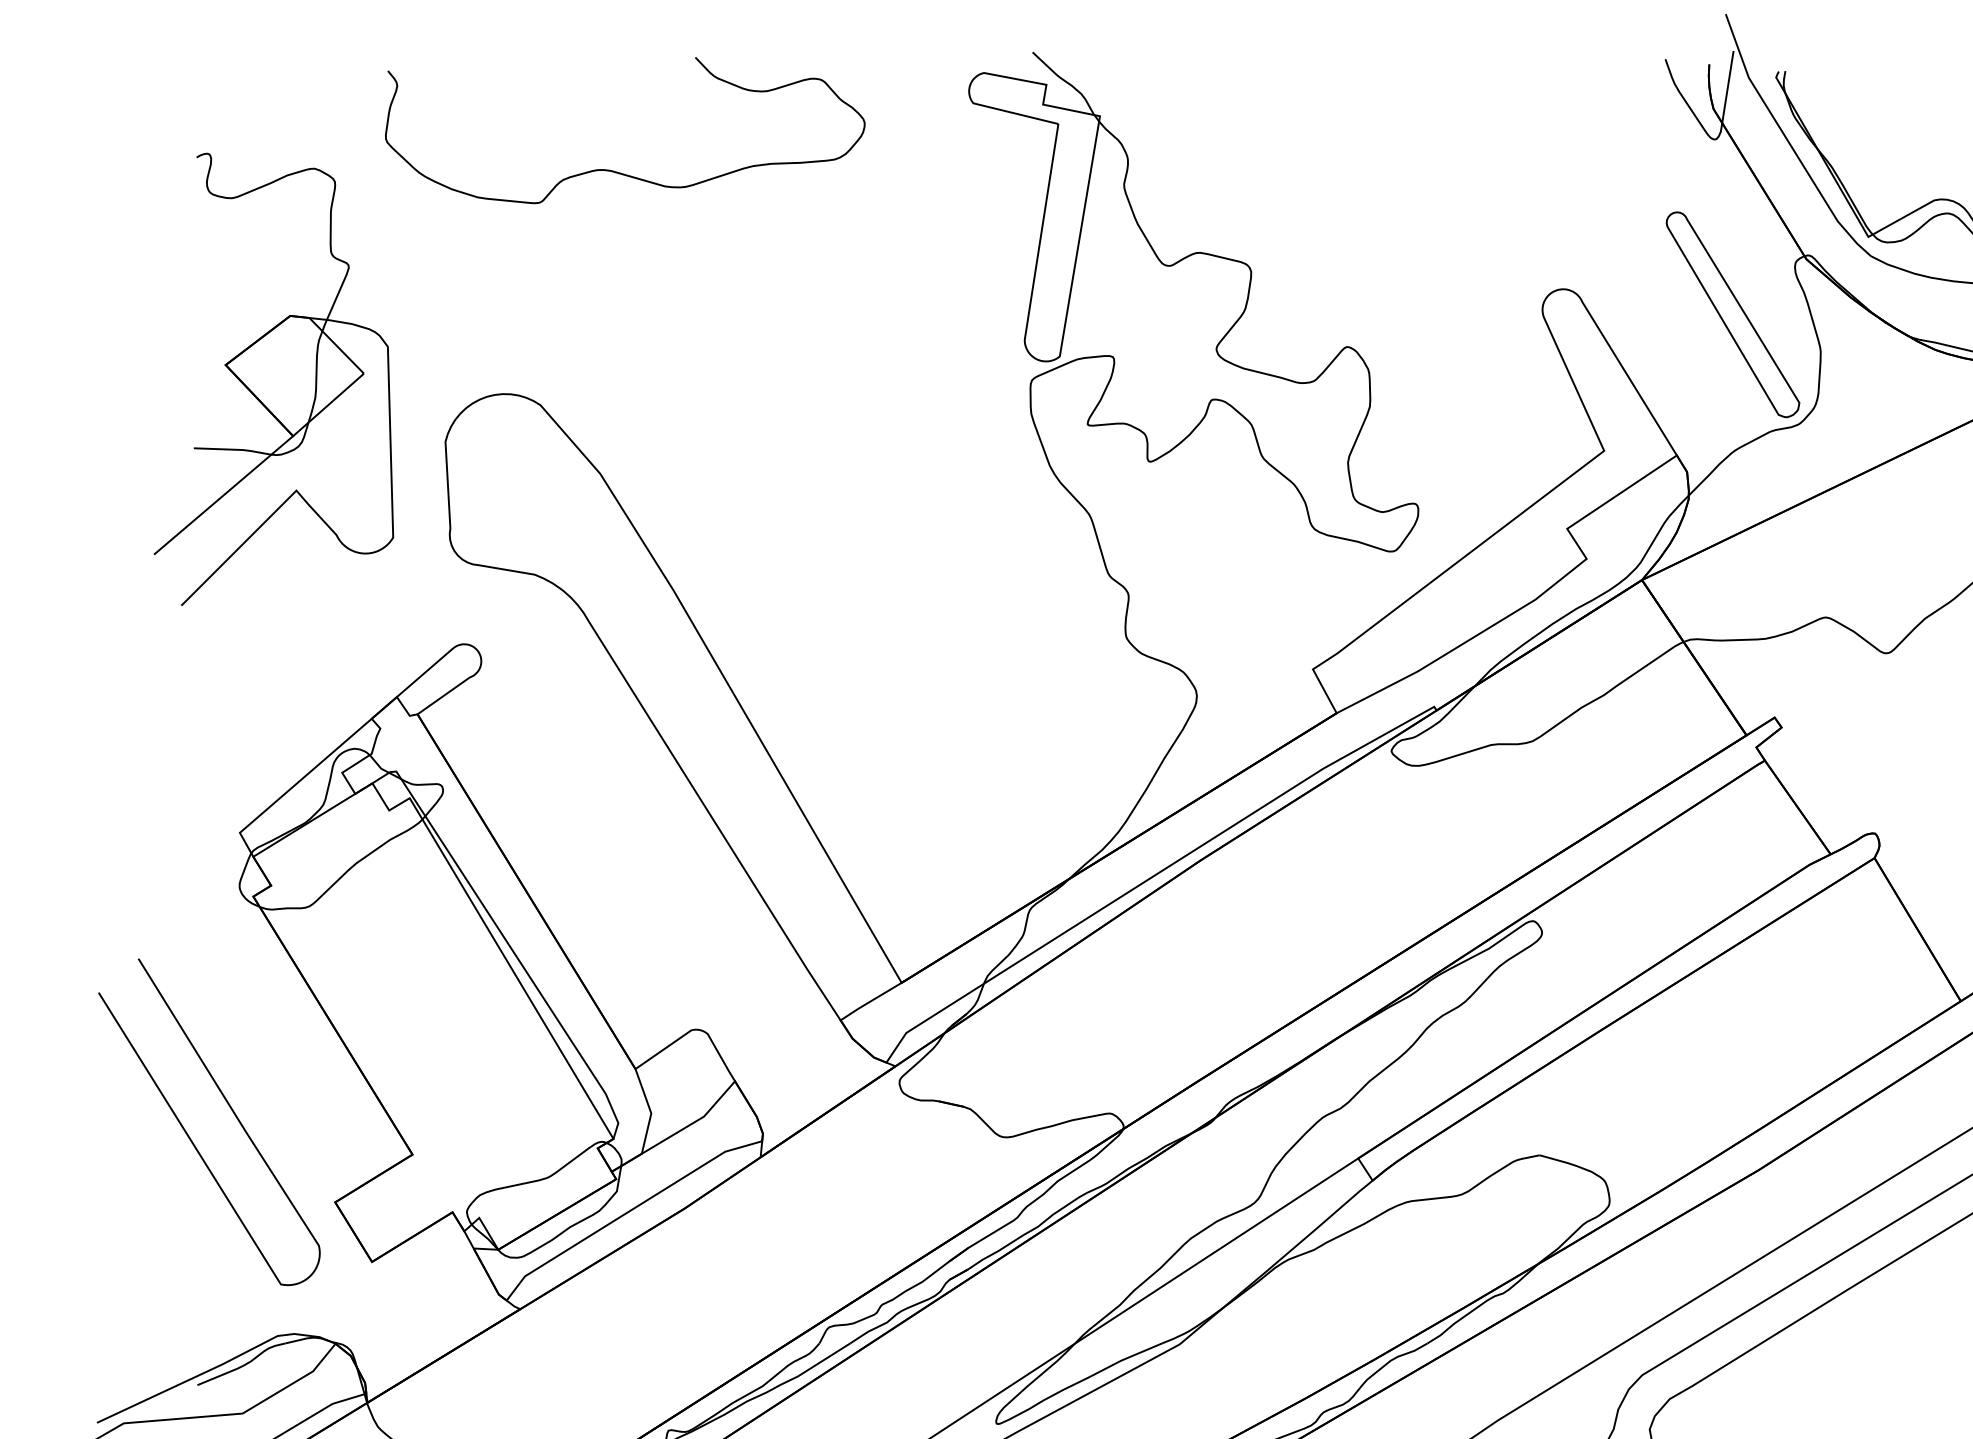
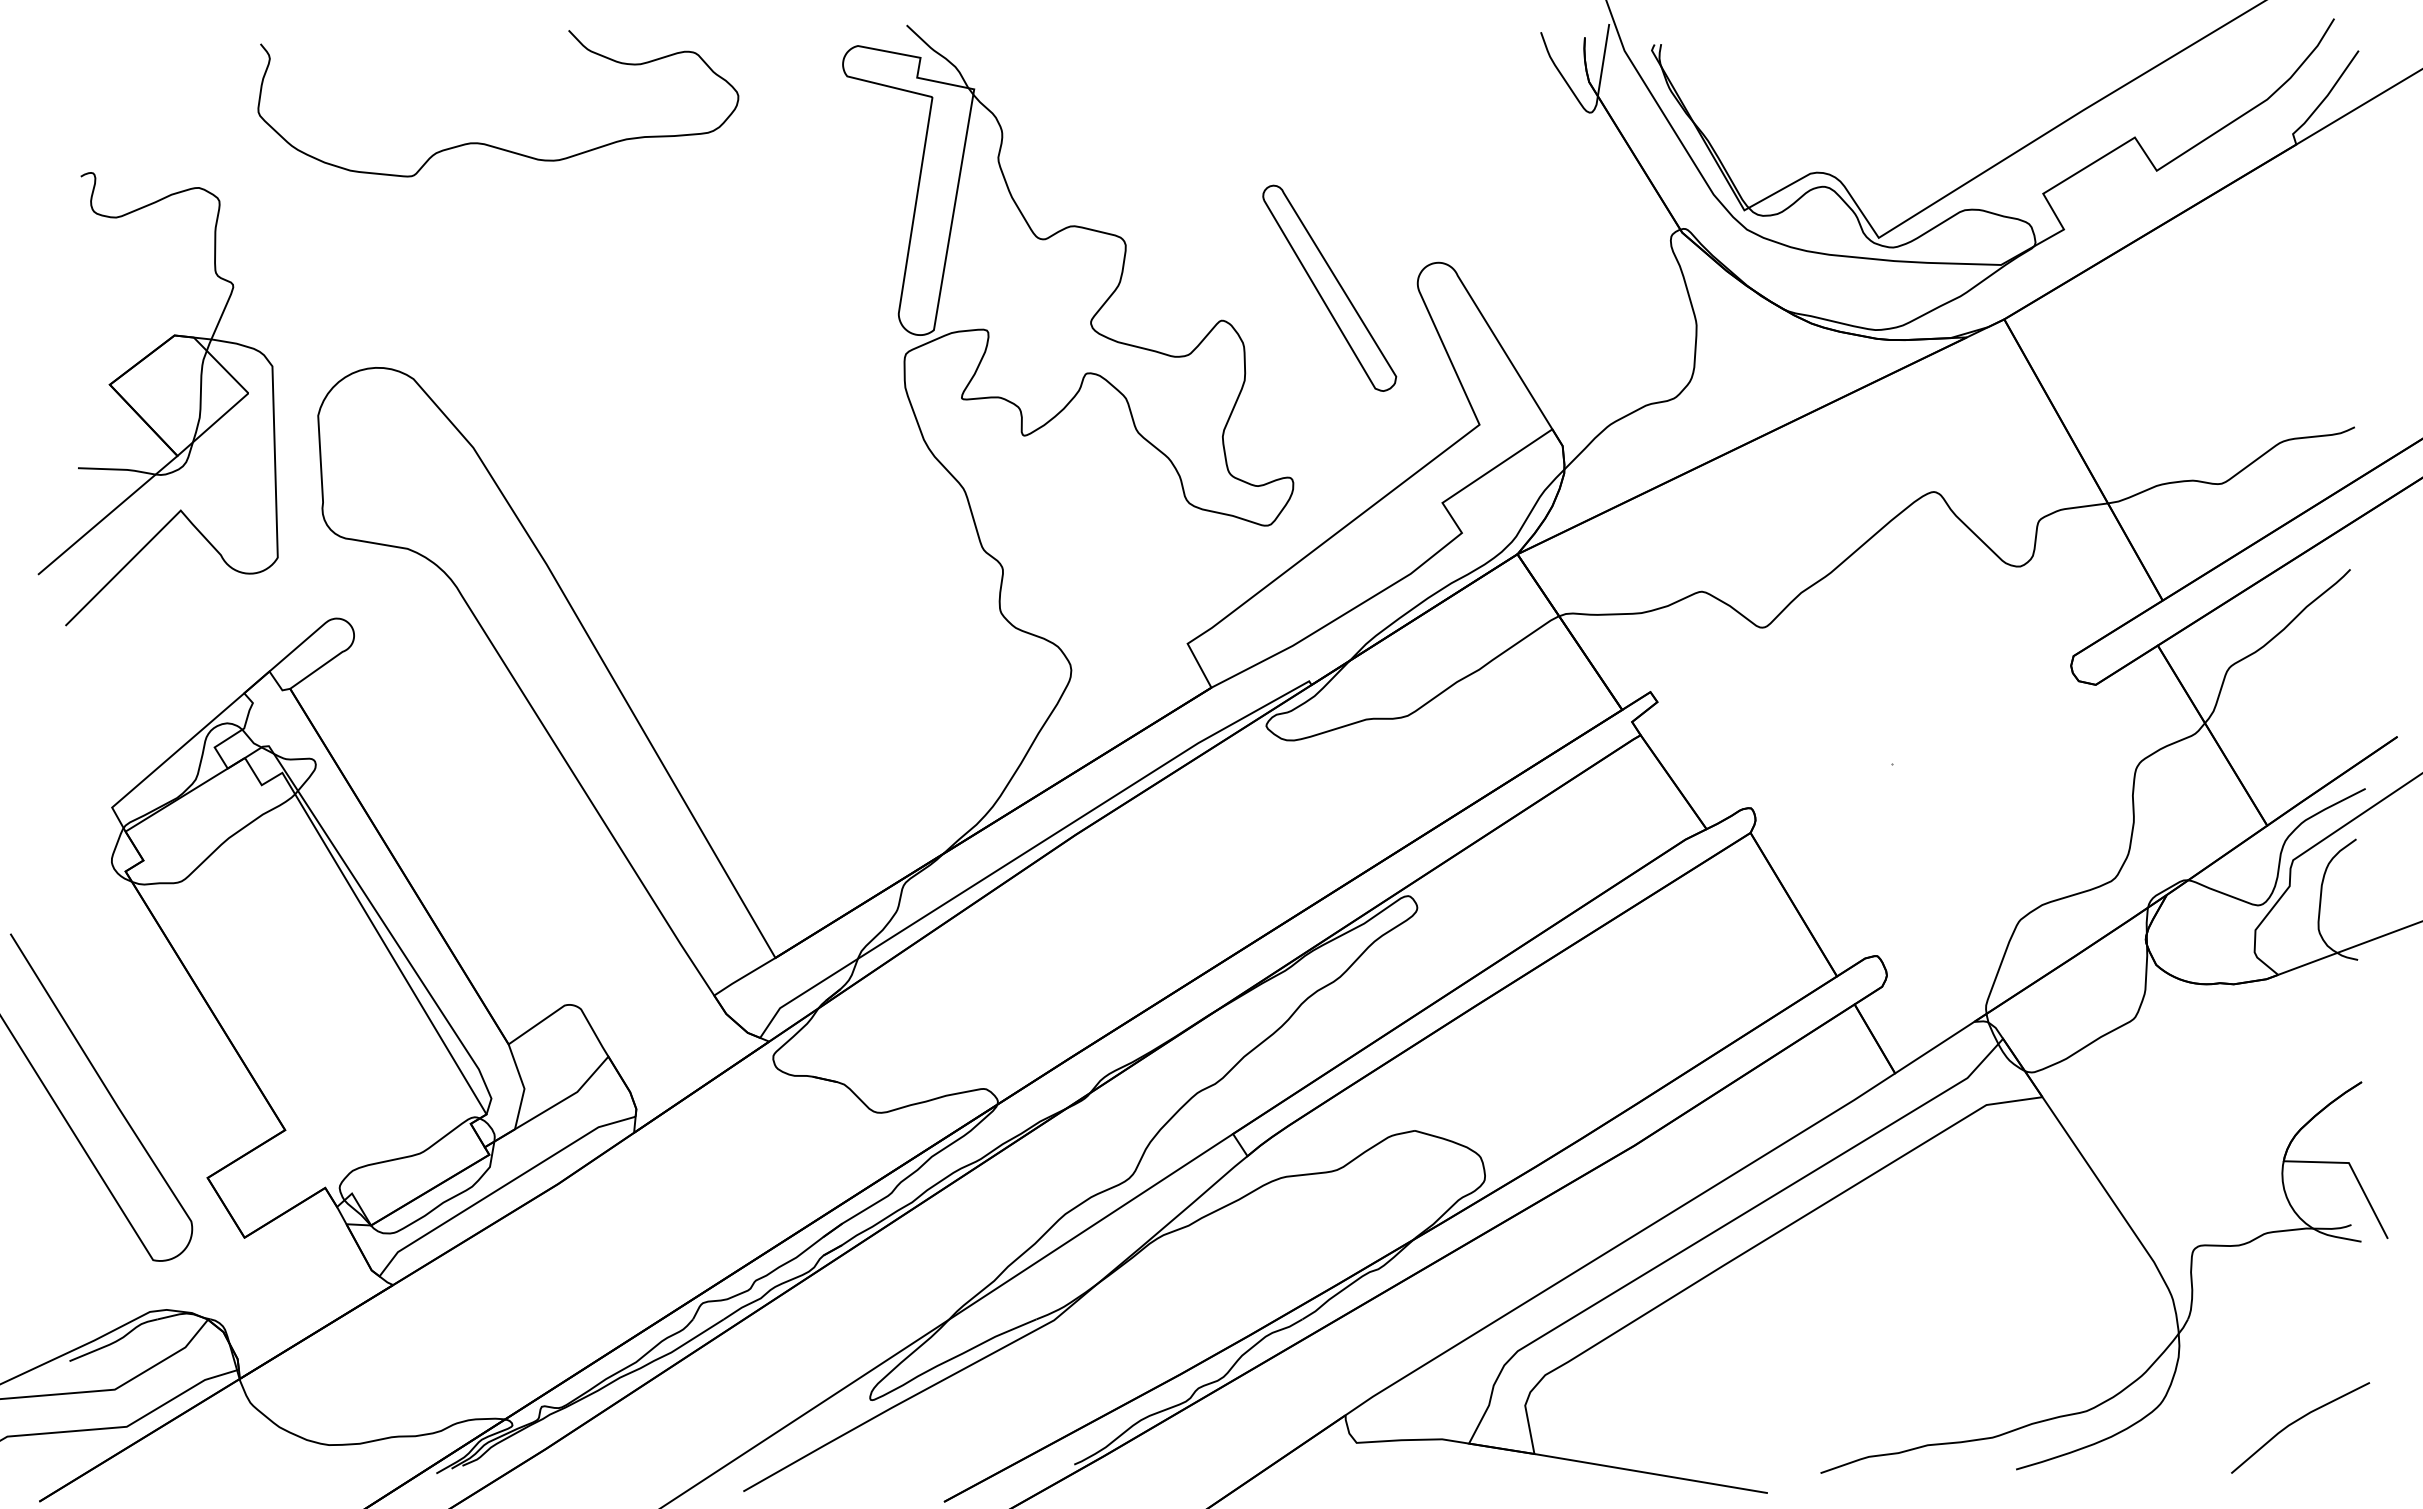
part: (1732, 313) -> (1329, 287), moved
part: (273, 379) -> (157, 399), moved

